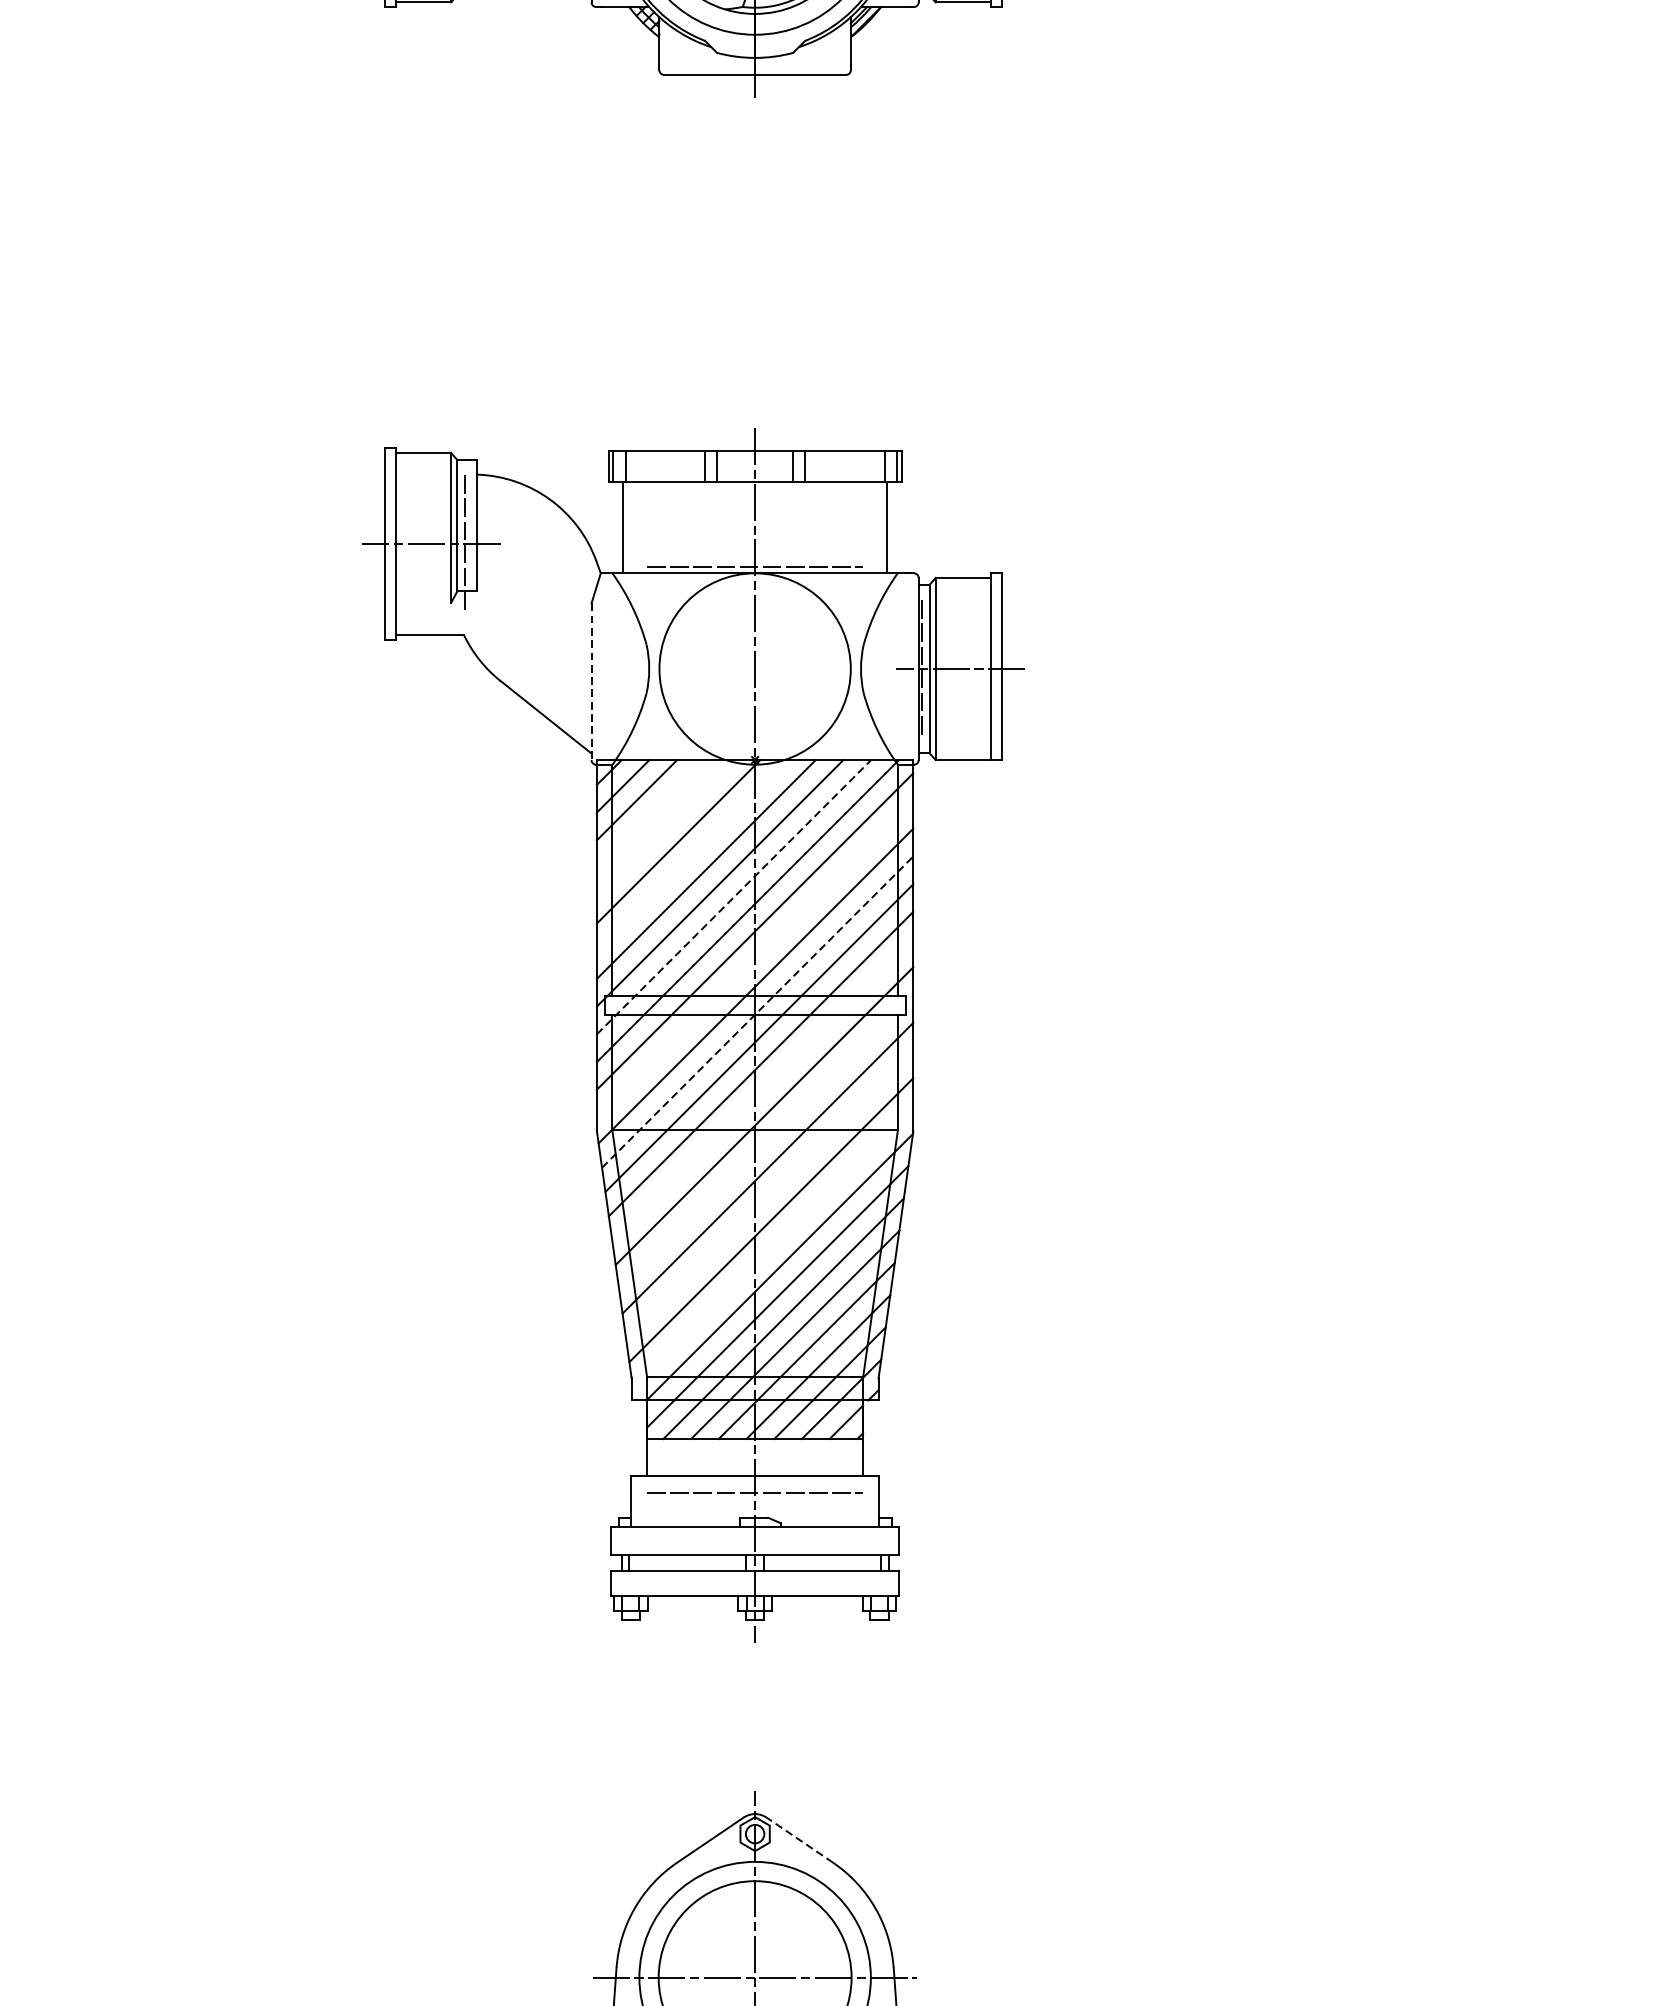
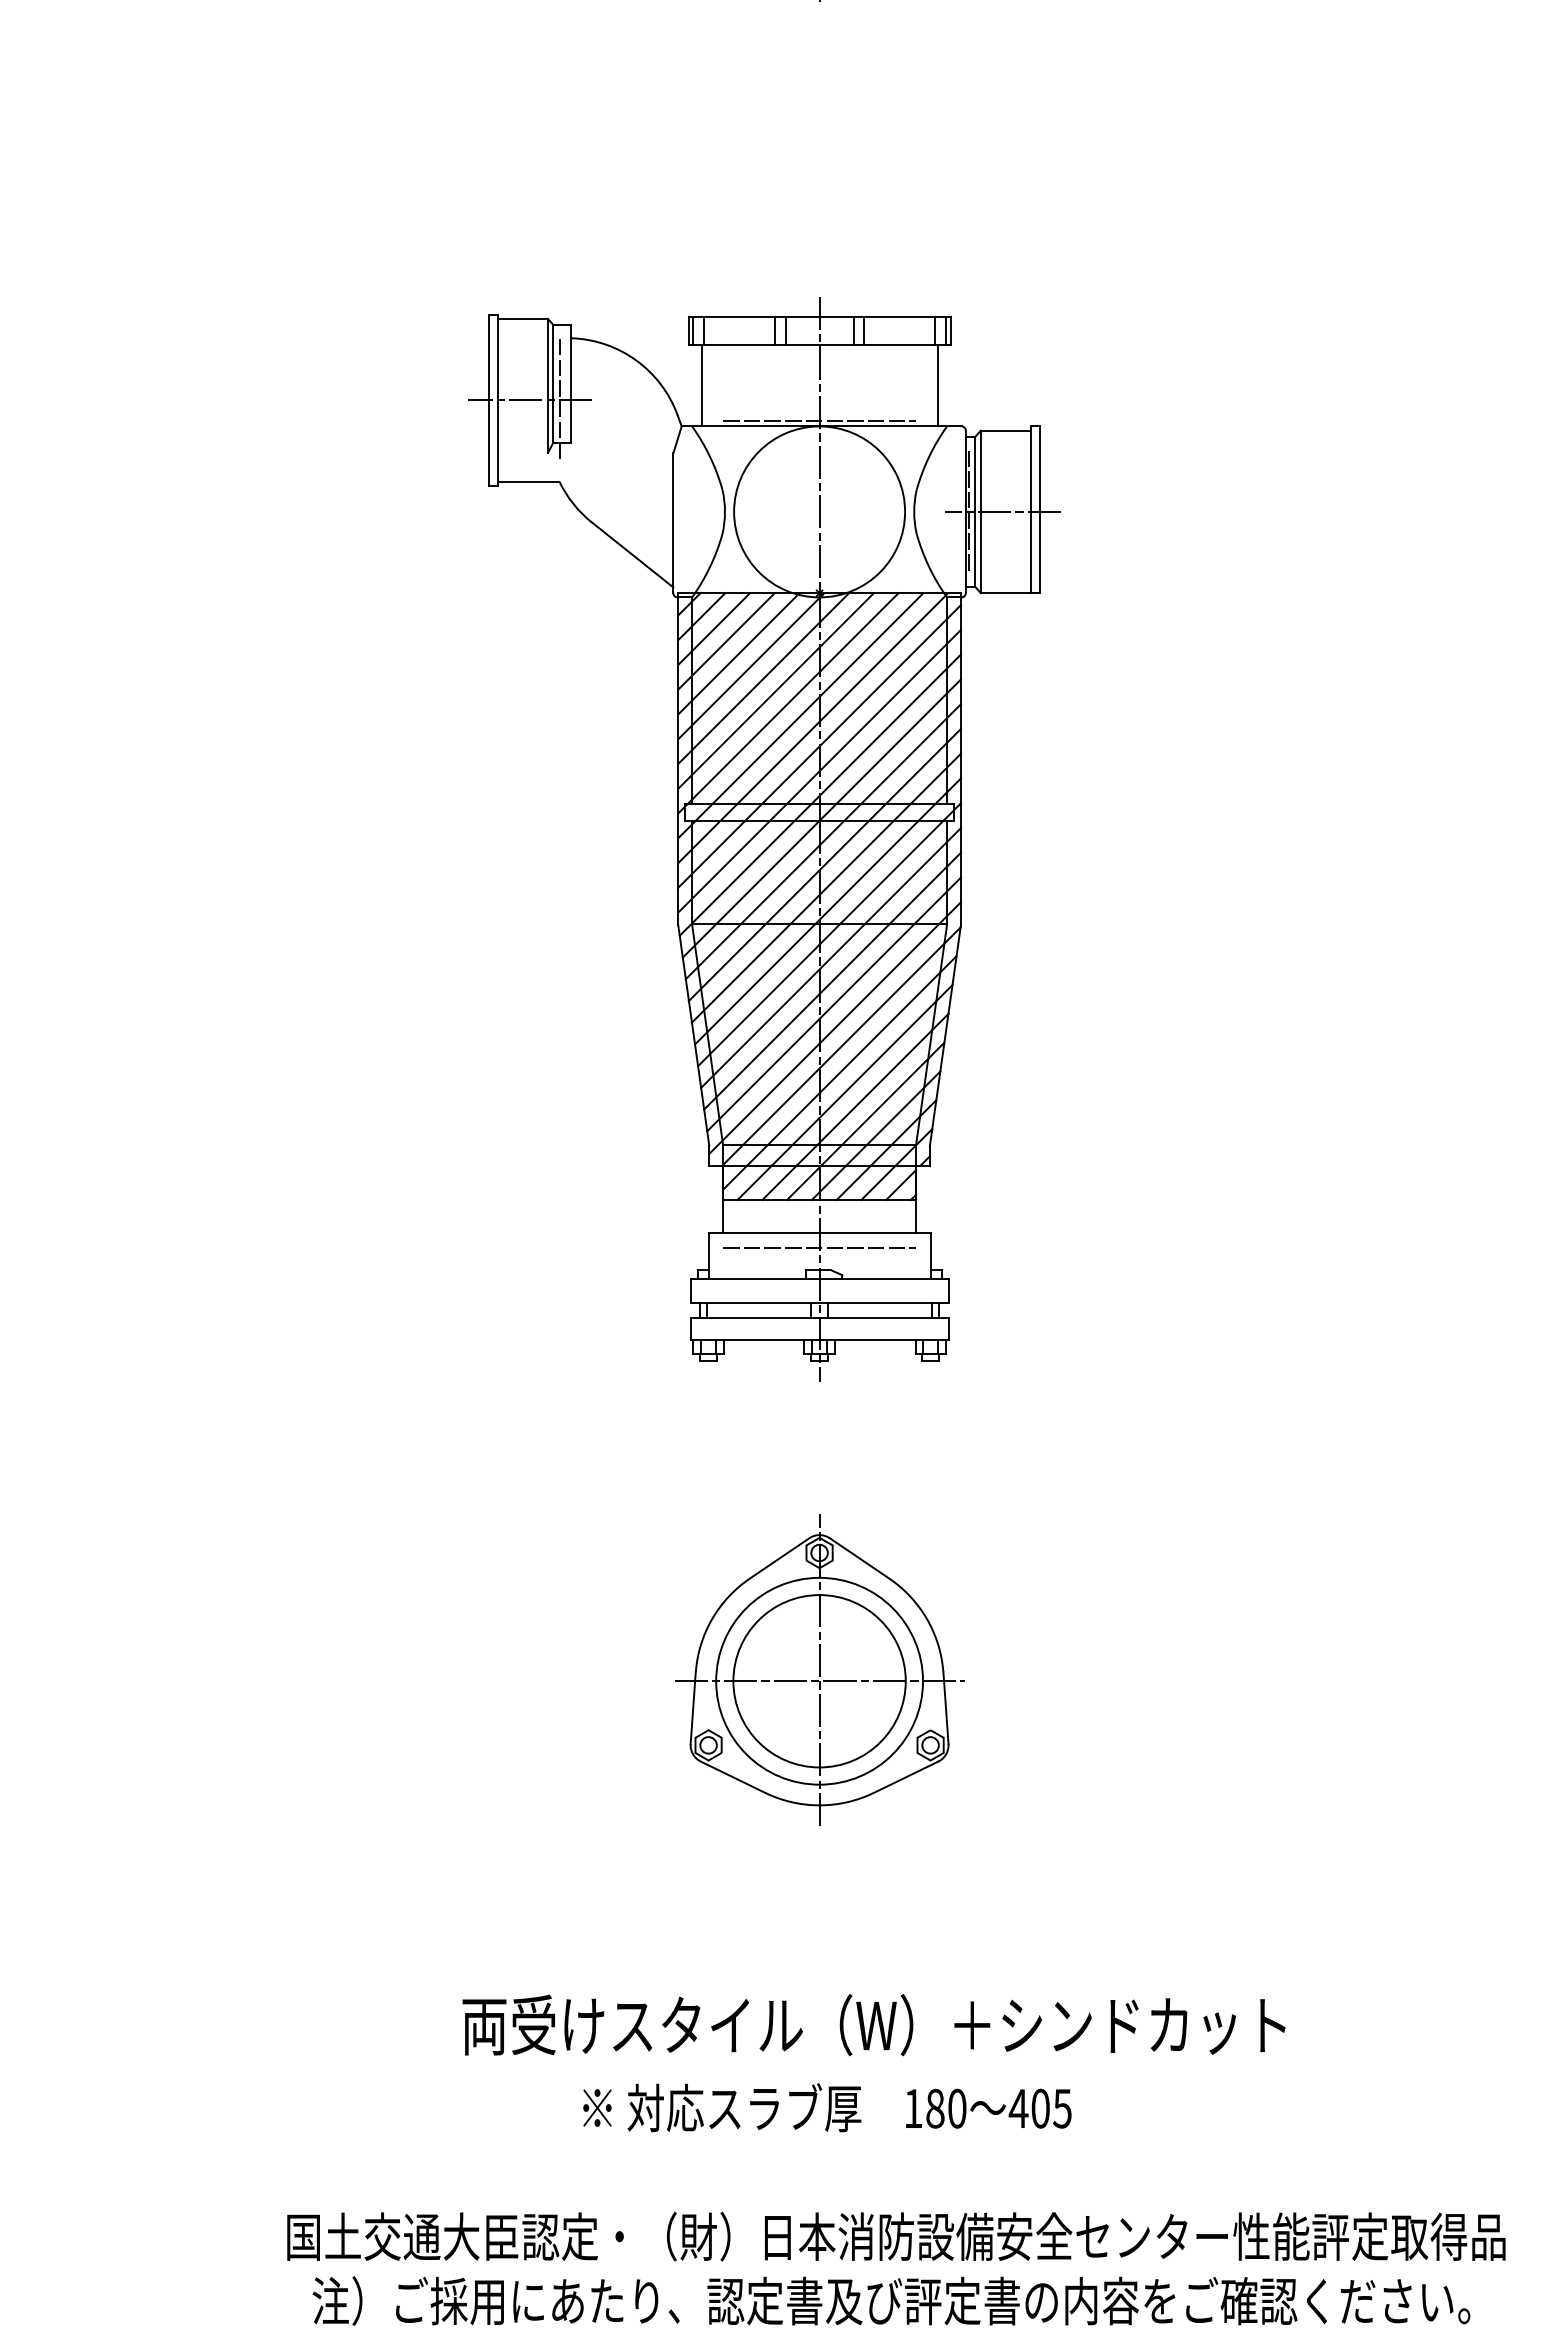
line: (591, 681) -> (673, 523), dashed -> solid
line: (650, 814) -> (726, 641), added
line: (664, 827) -> (738, 653), added
line: (692, 855) -> (763, 678), added
line: (734, 896) -> (801, 715), dashed -> solid
line: (755, 958) -> (819, 770), added
line: (757, 1012) -> (821, 818), dashed -> solid
line: (761, 1089) -> (825, 887), added
line: (766, 1141) -> (829, 934), added
line: (769, 1193) -> (832, 980), added
line: (771, 1246) -> (834, 1027), added
line: (799, 1840) -> (859, 1558), dashed -> solid

